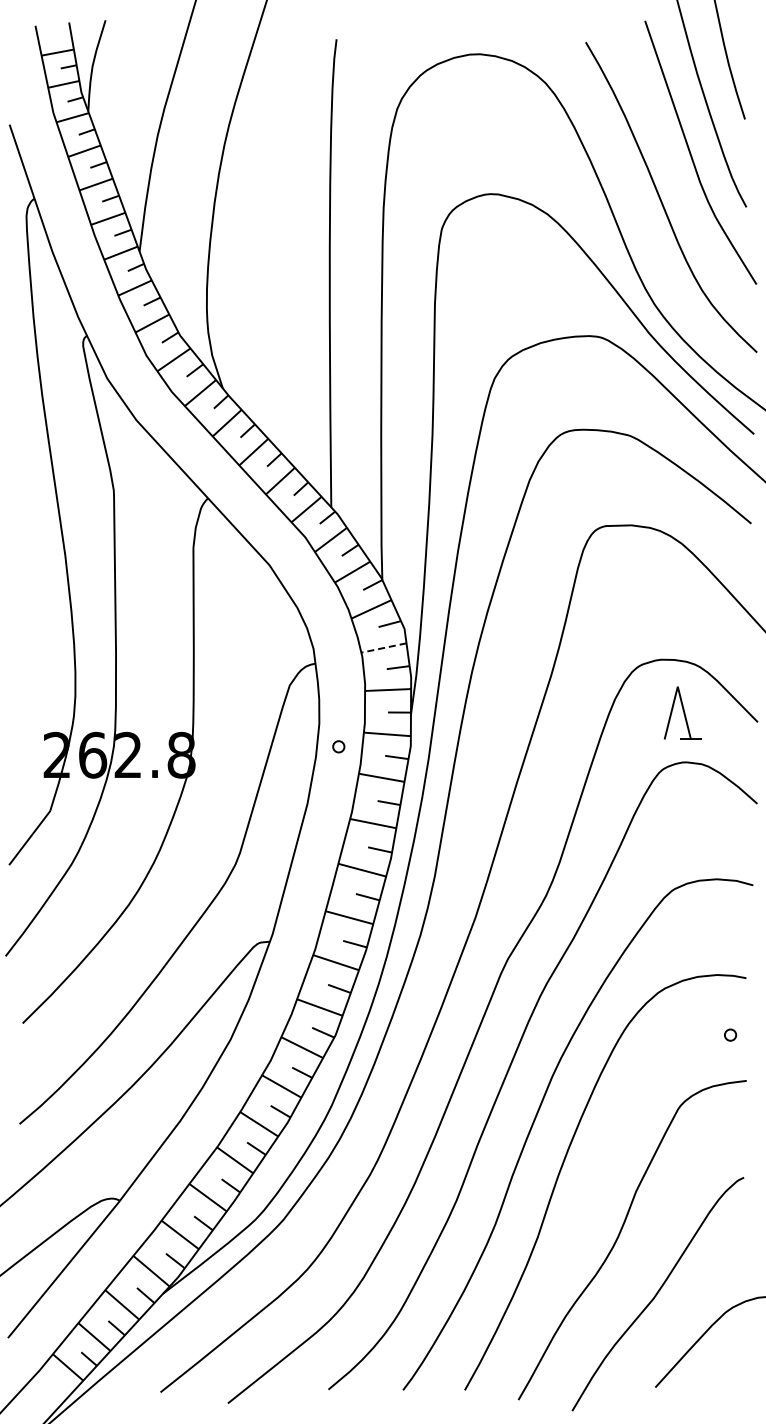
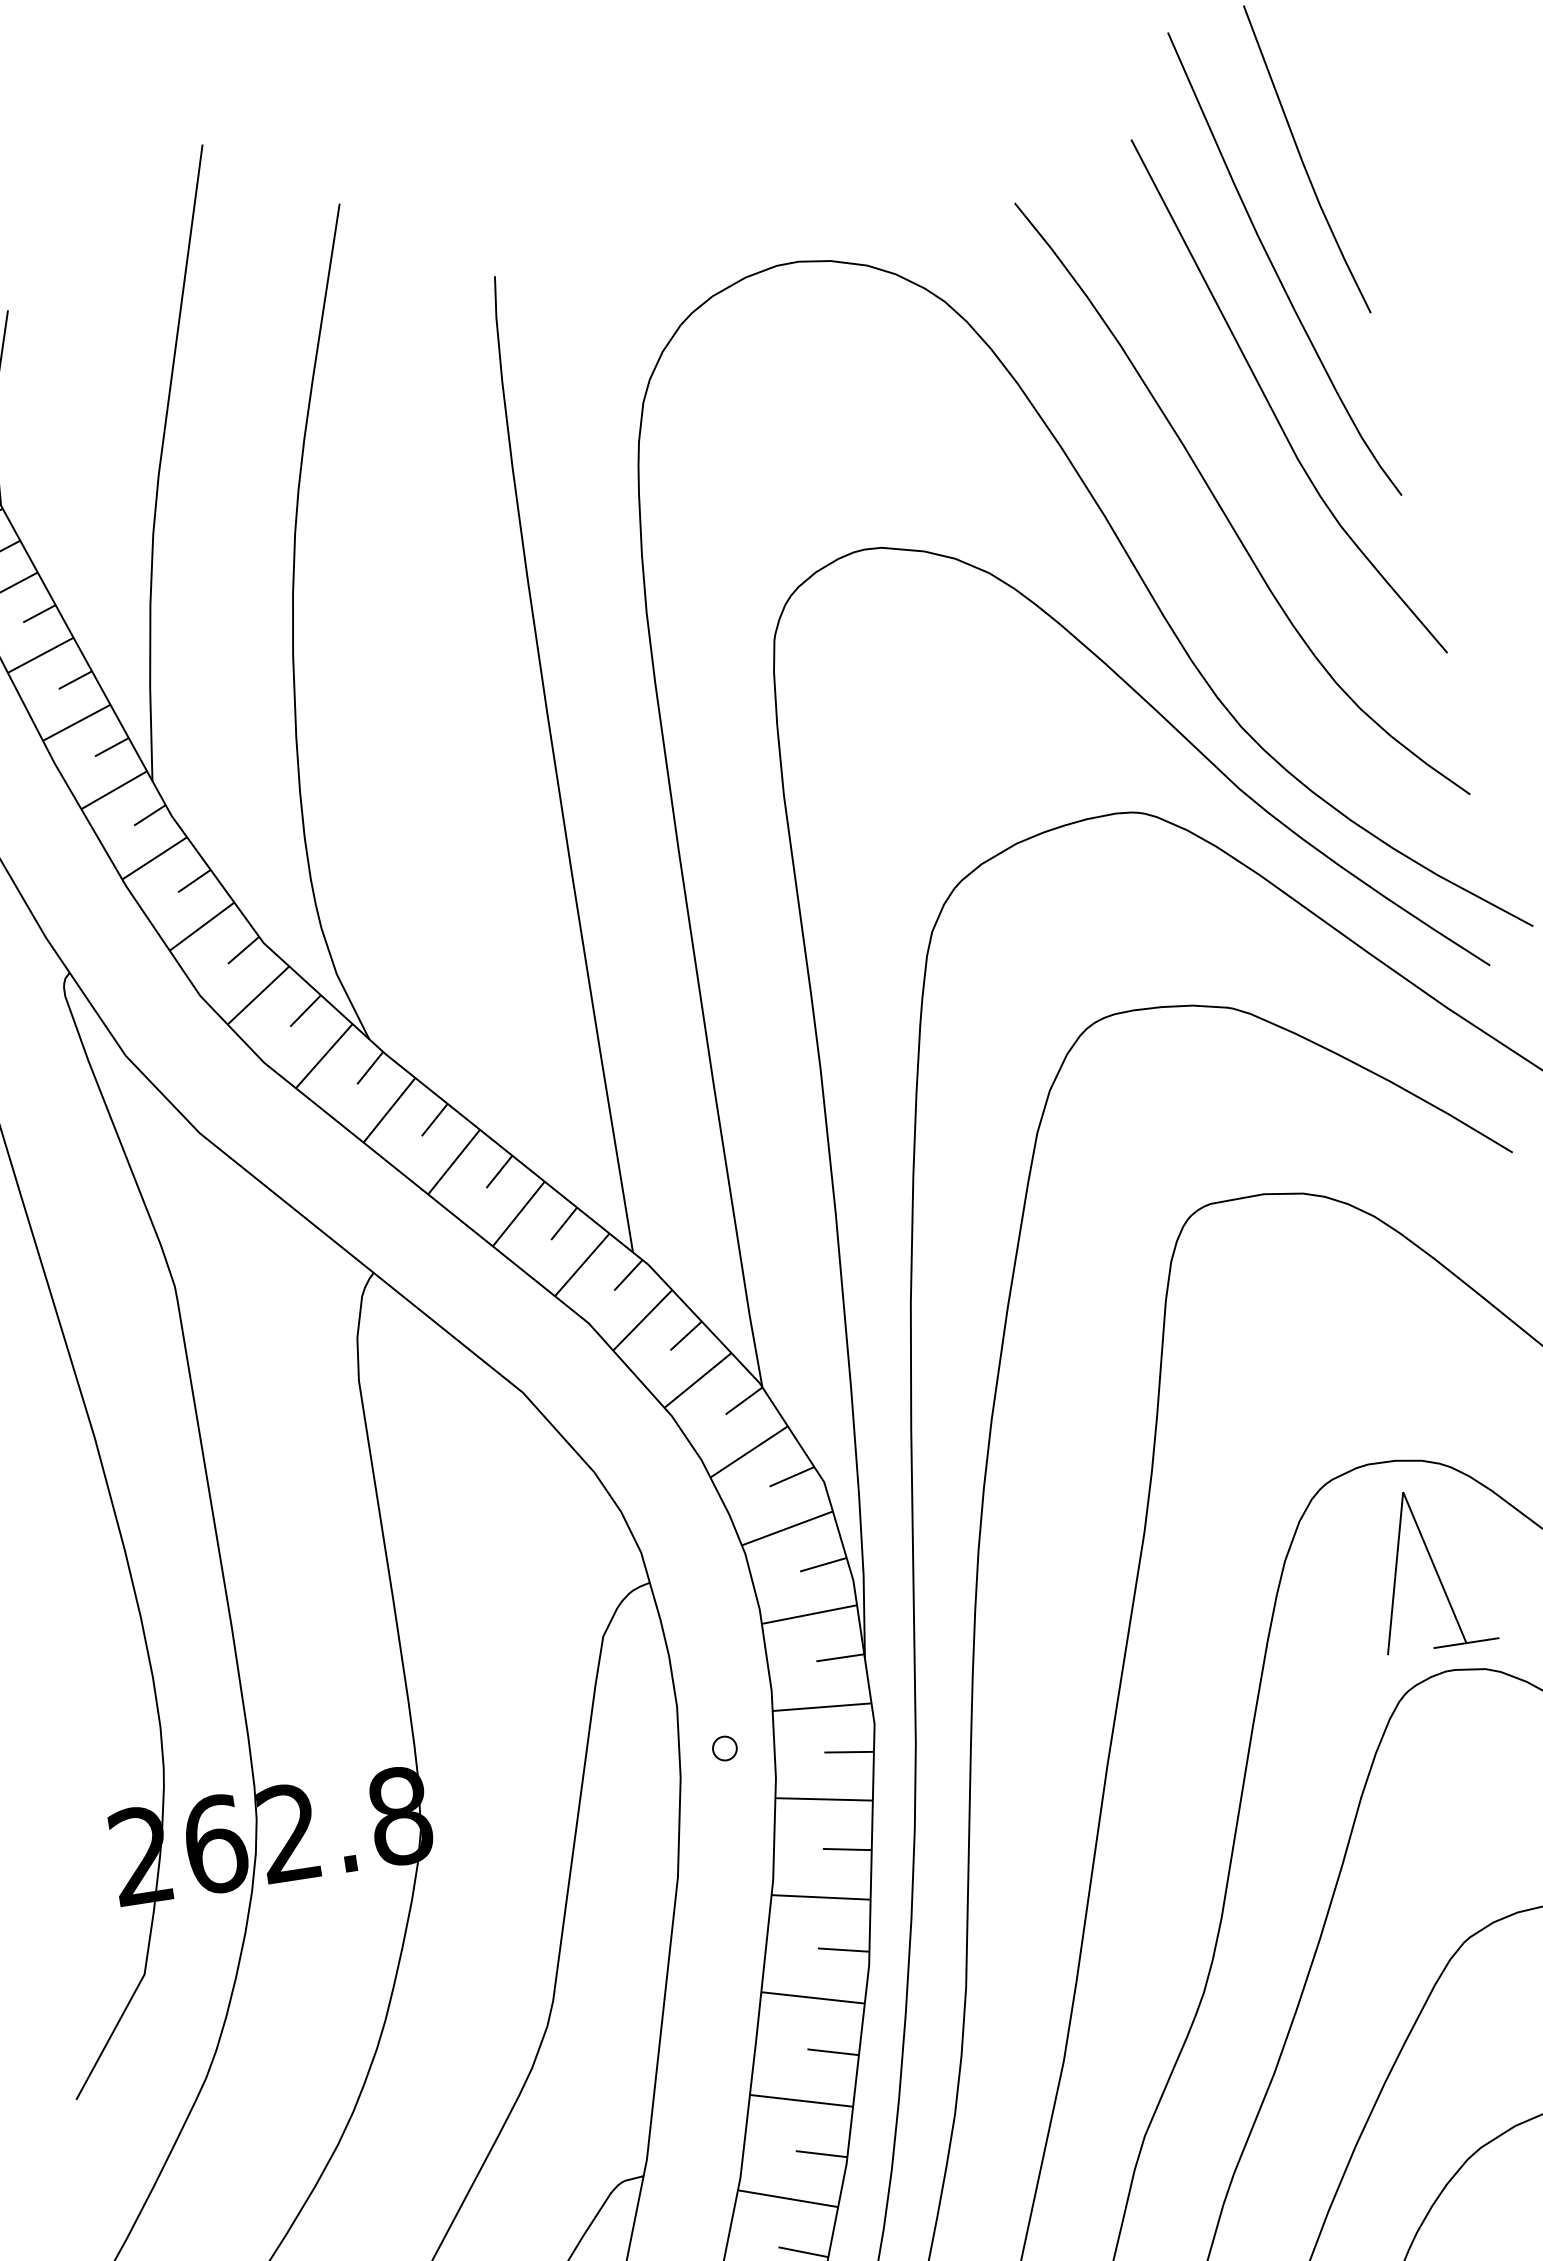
line: (383, 648) -> (786, 1529), dashed -> solid
part: (682, 713) -> (1429, 1569), size x1.43

